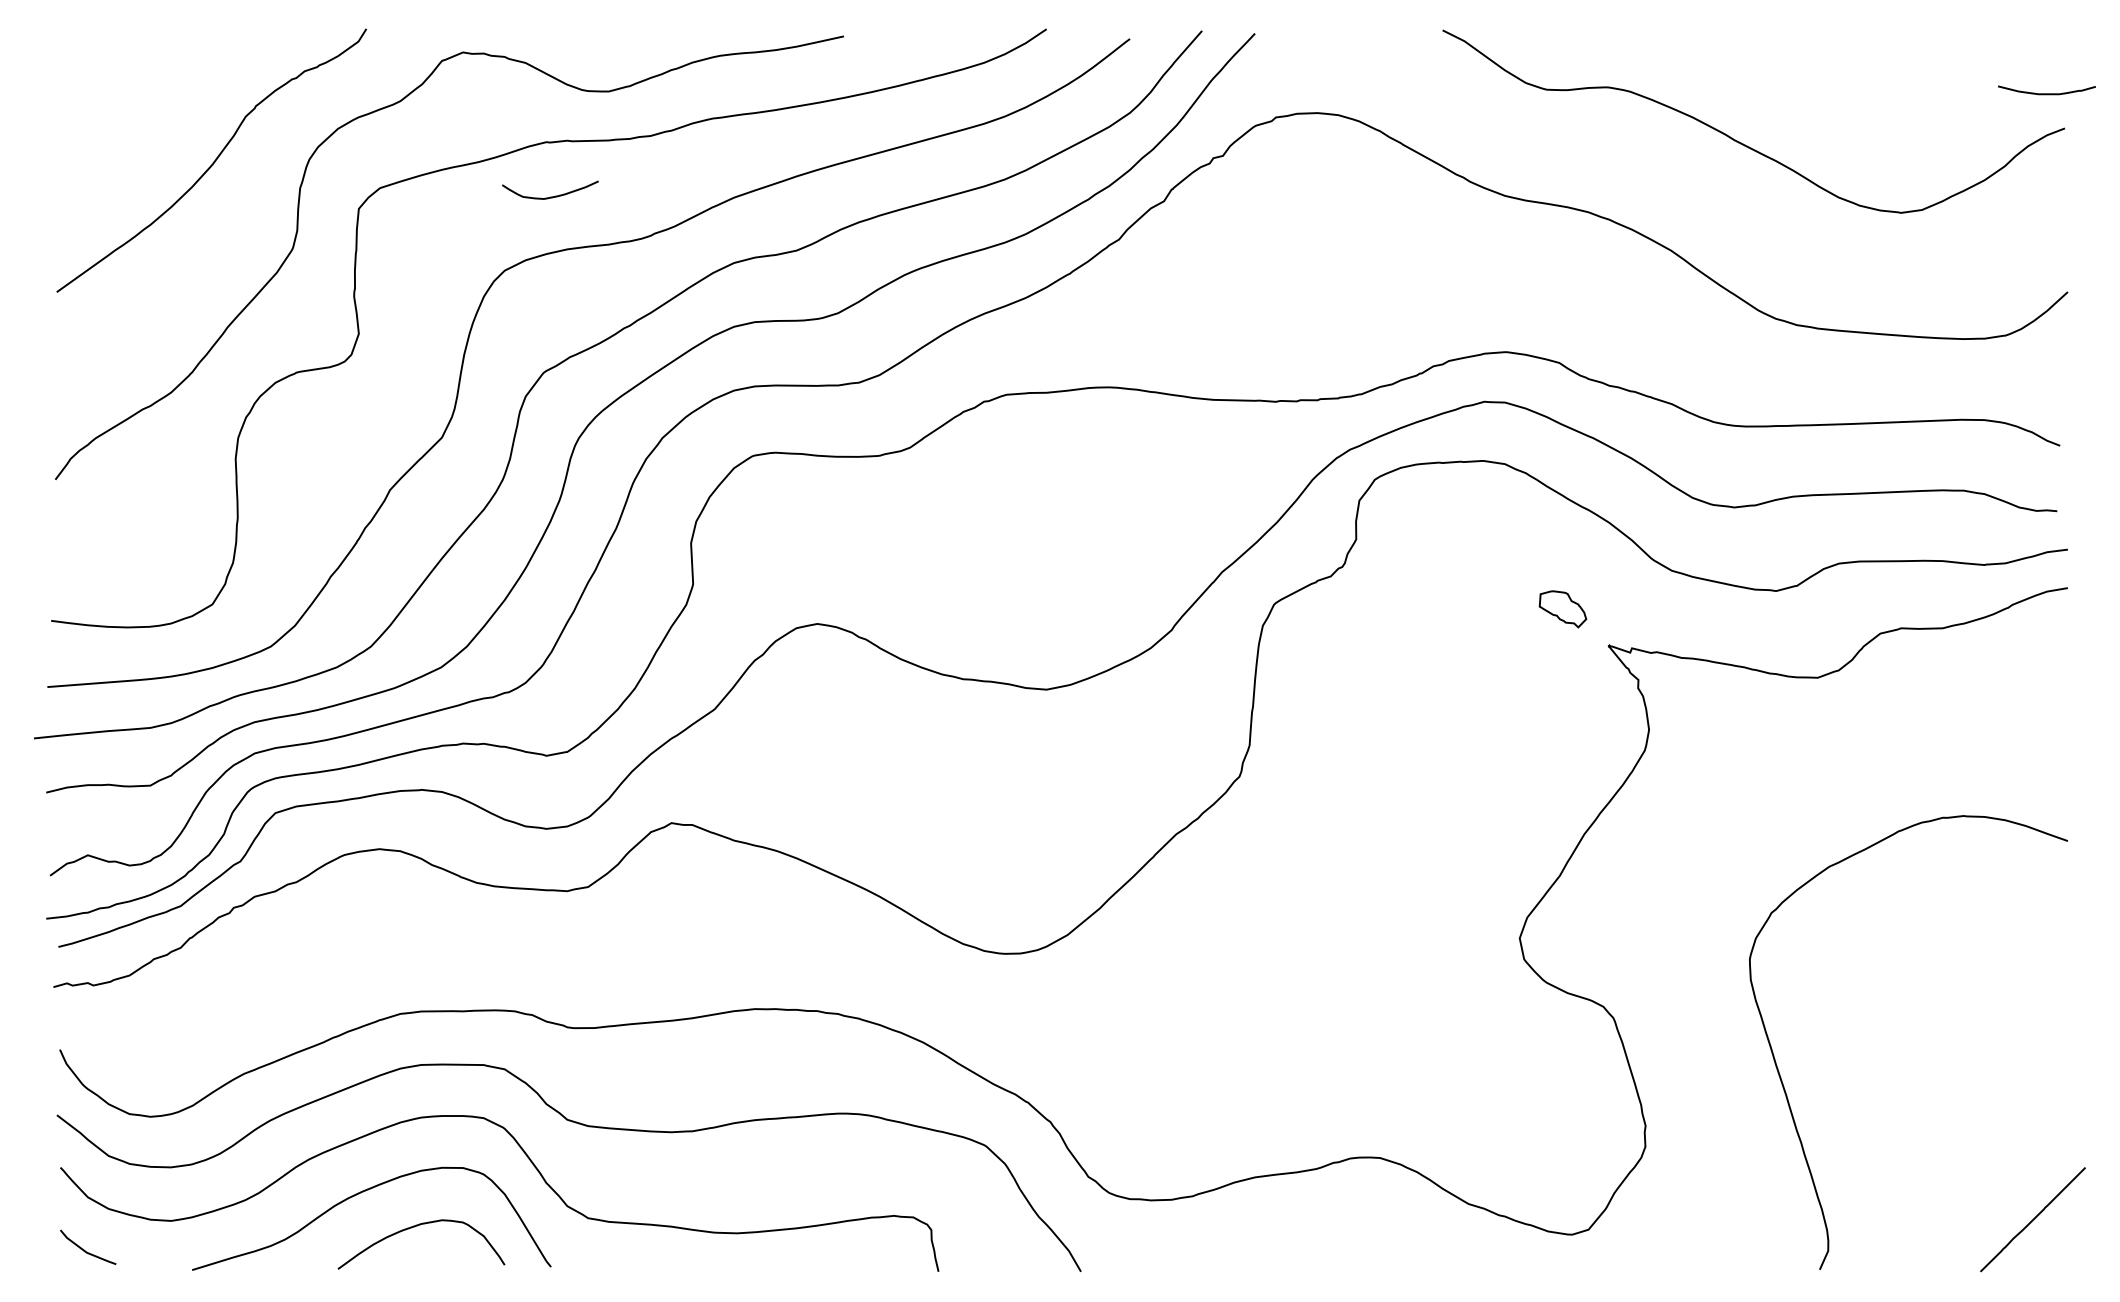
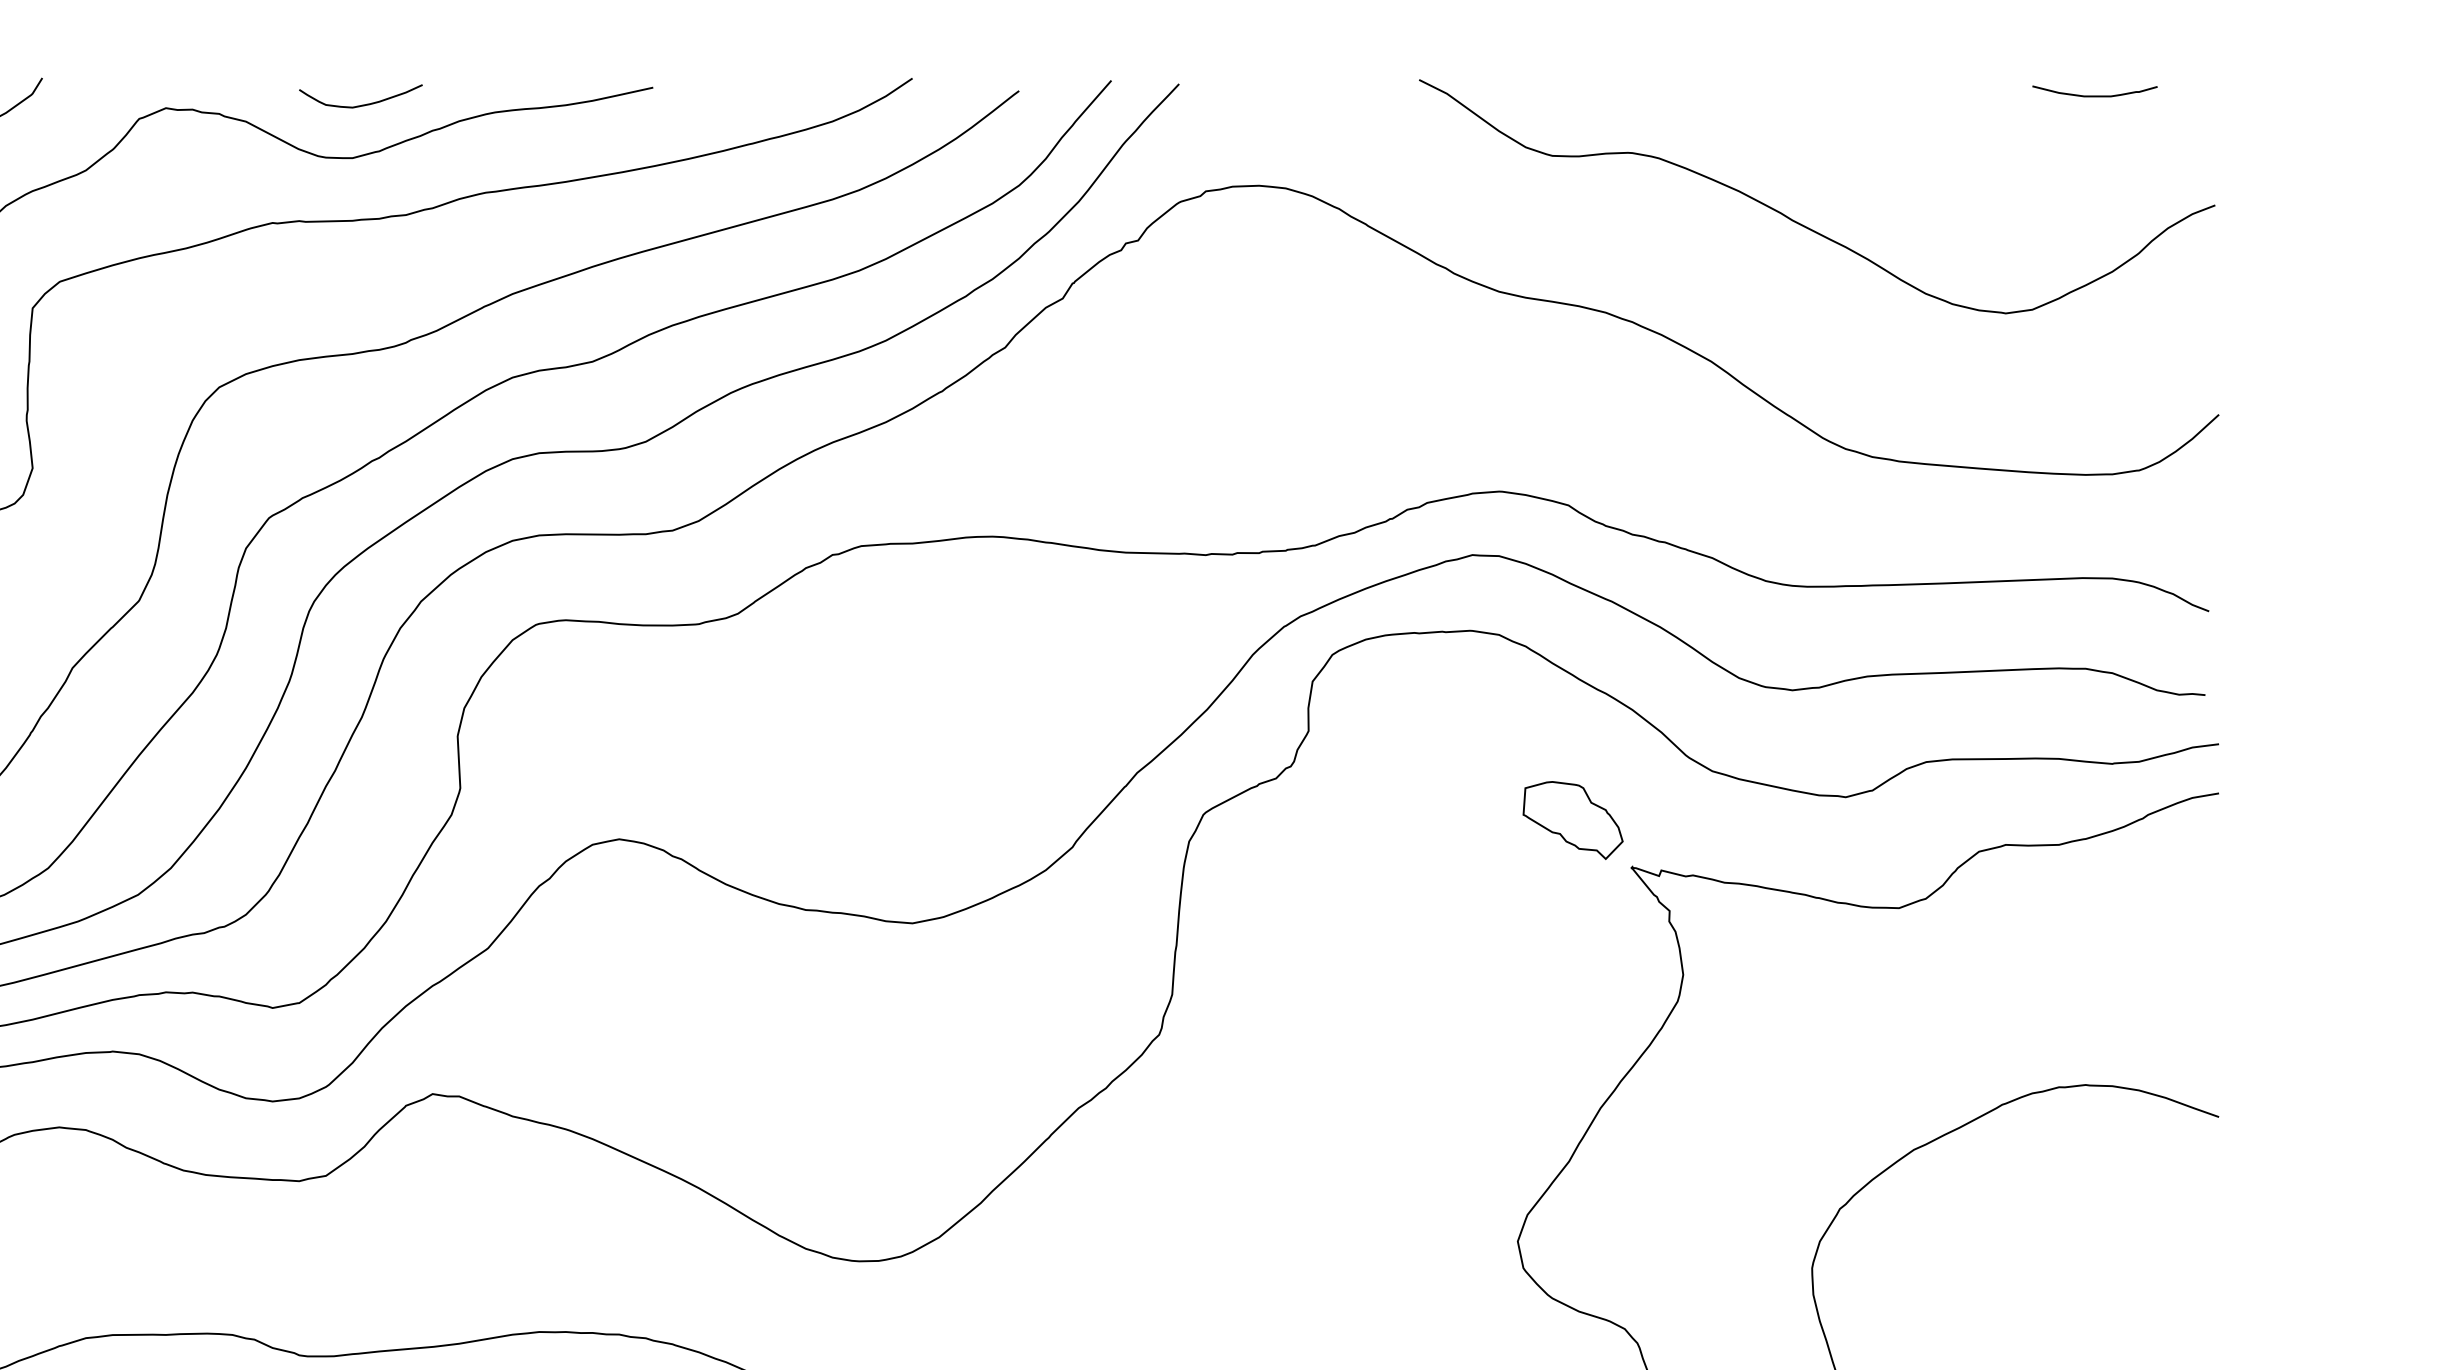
curve: (2046, 93) -> (2094, 95), moved
curve: (550, 196) -> (360, 104), moved
part: (1562, 609) -> (1572, 820), size x1.67

